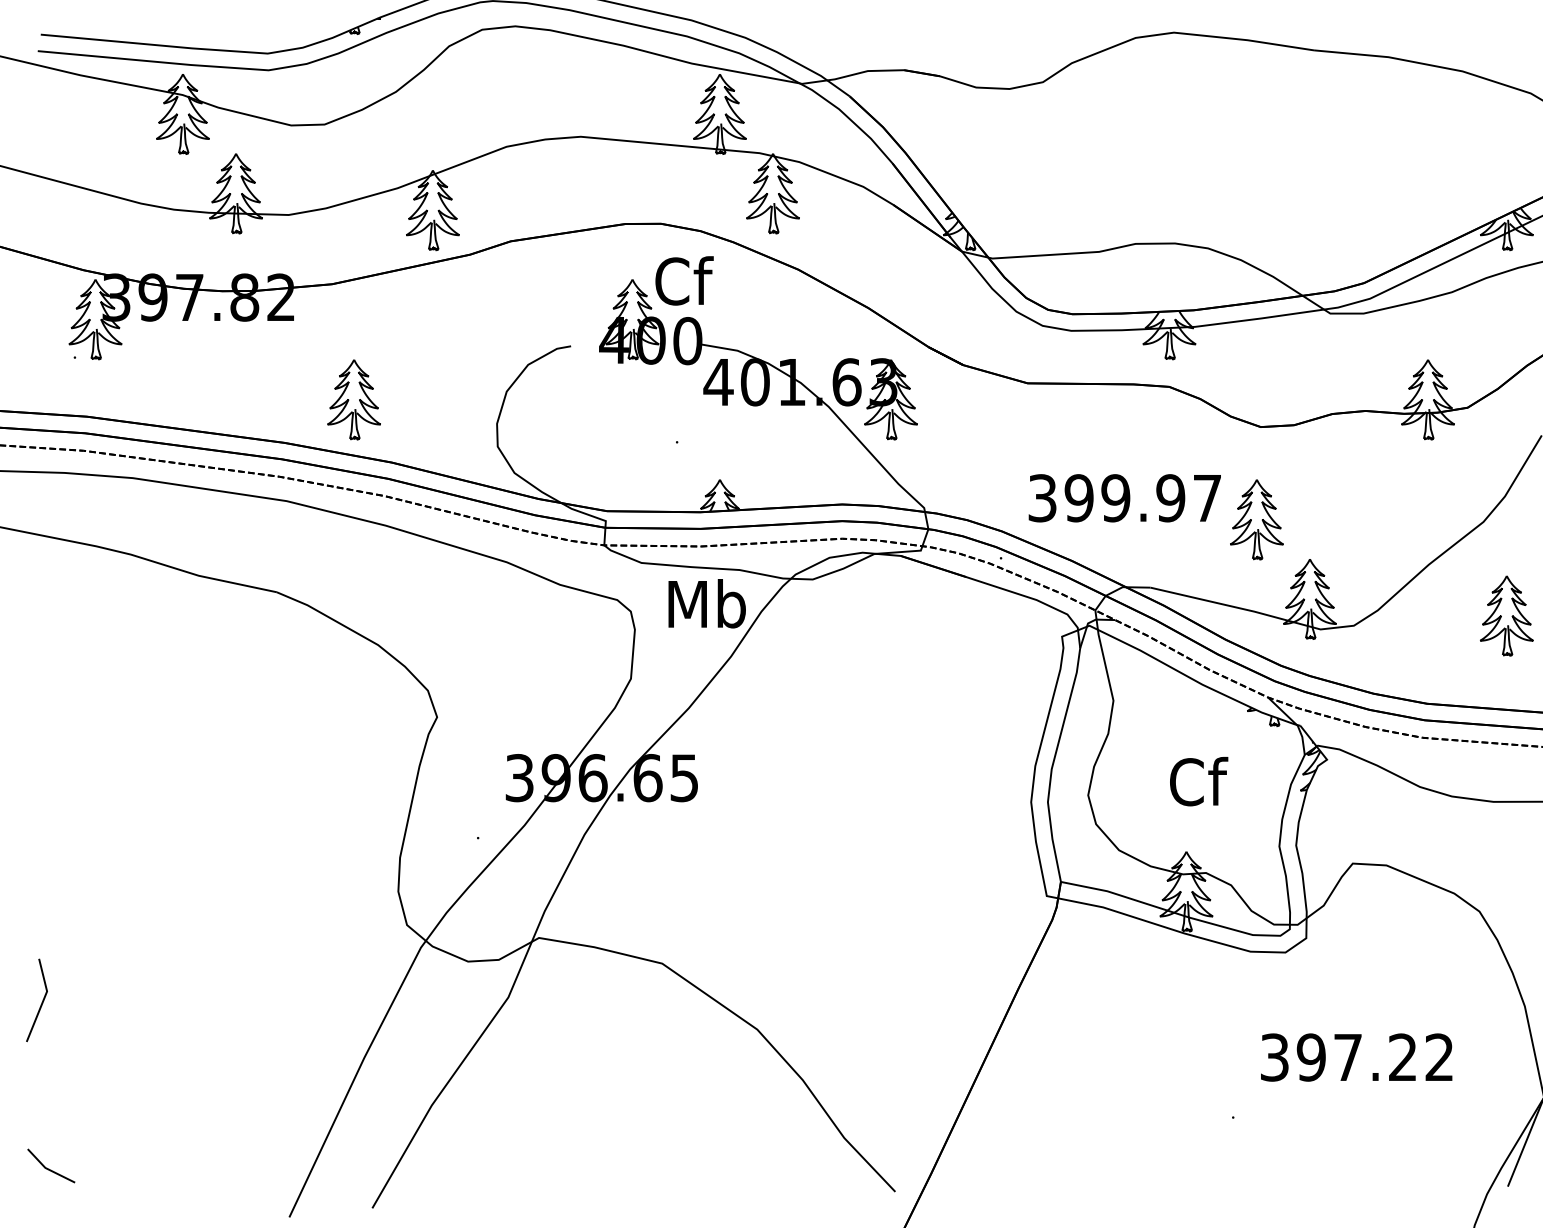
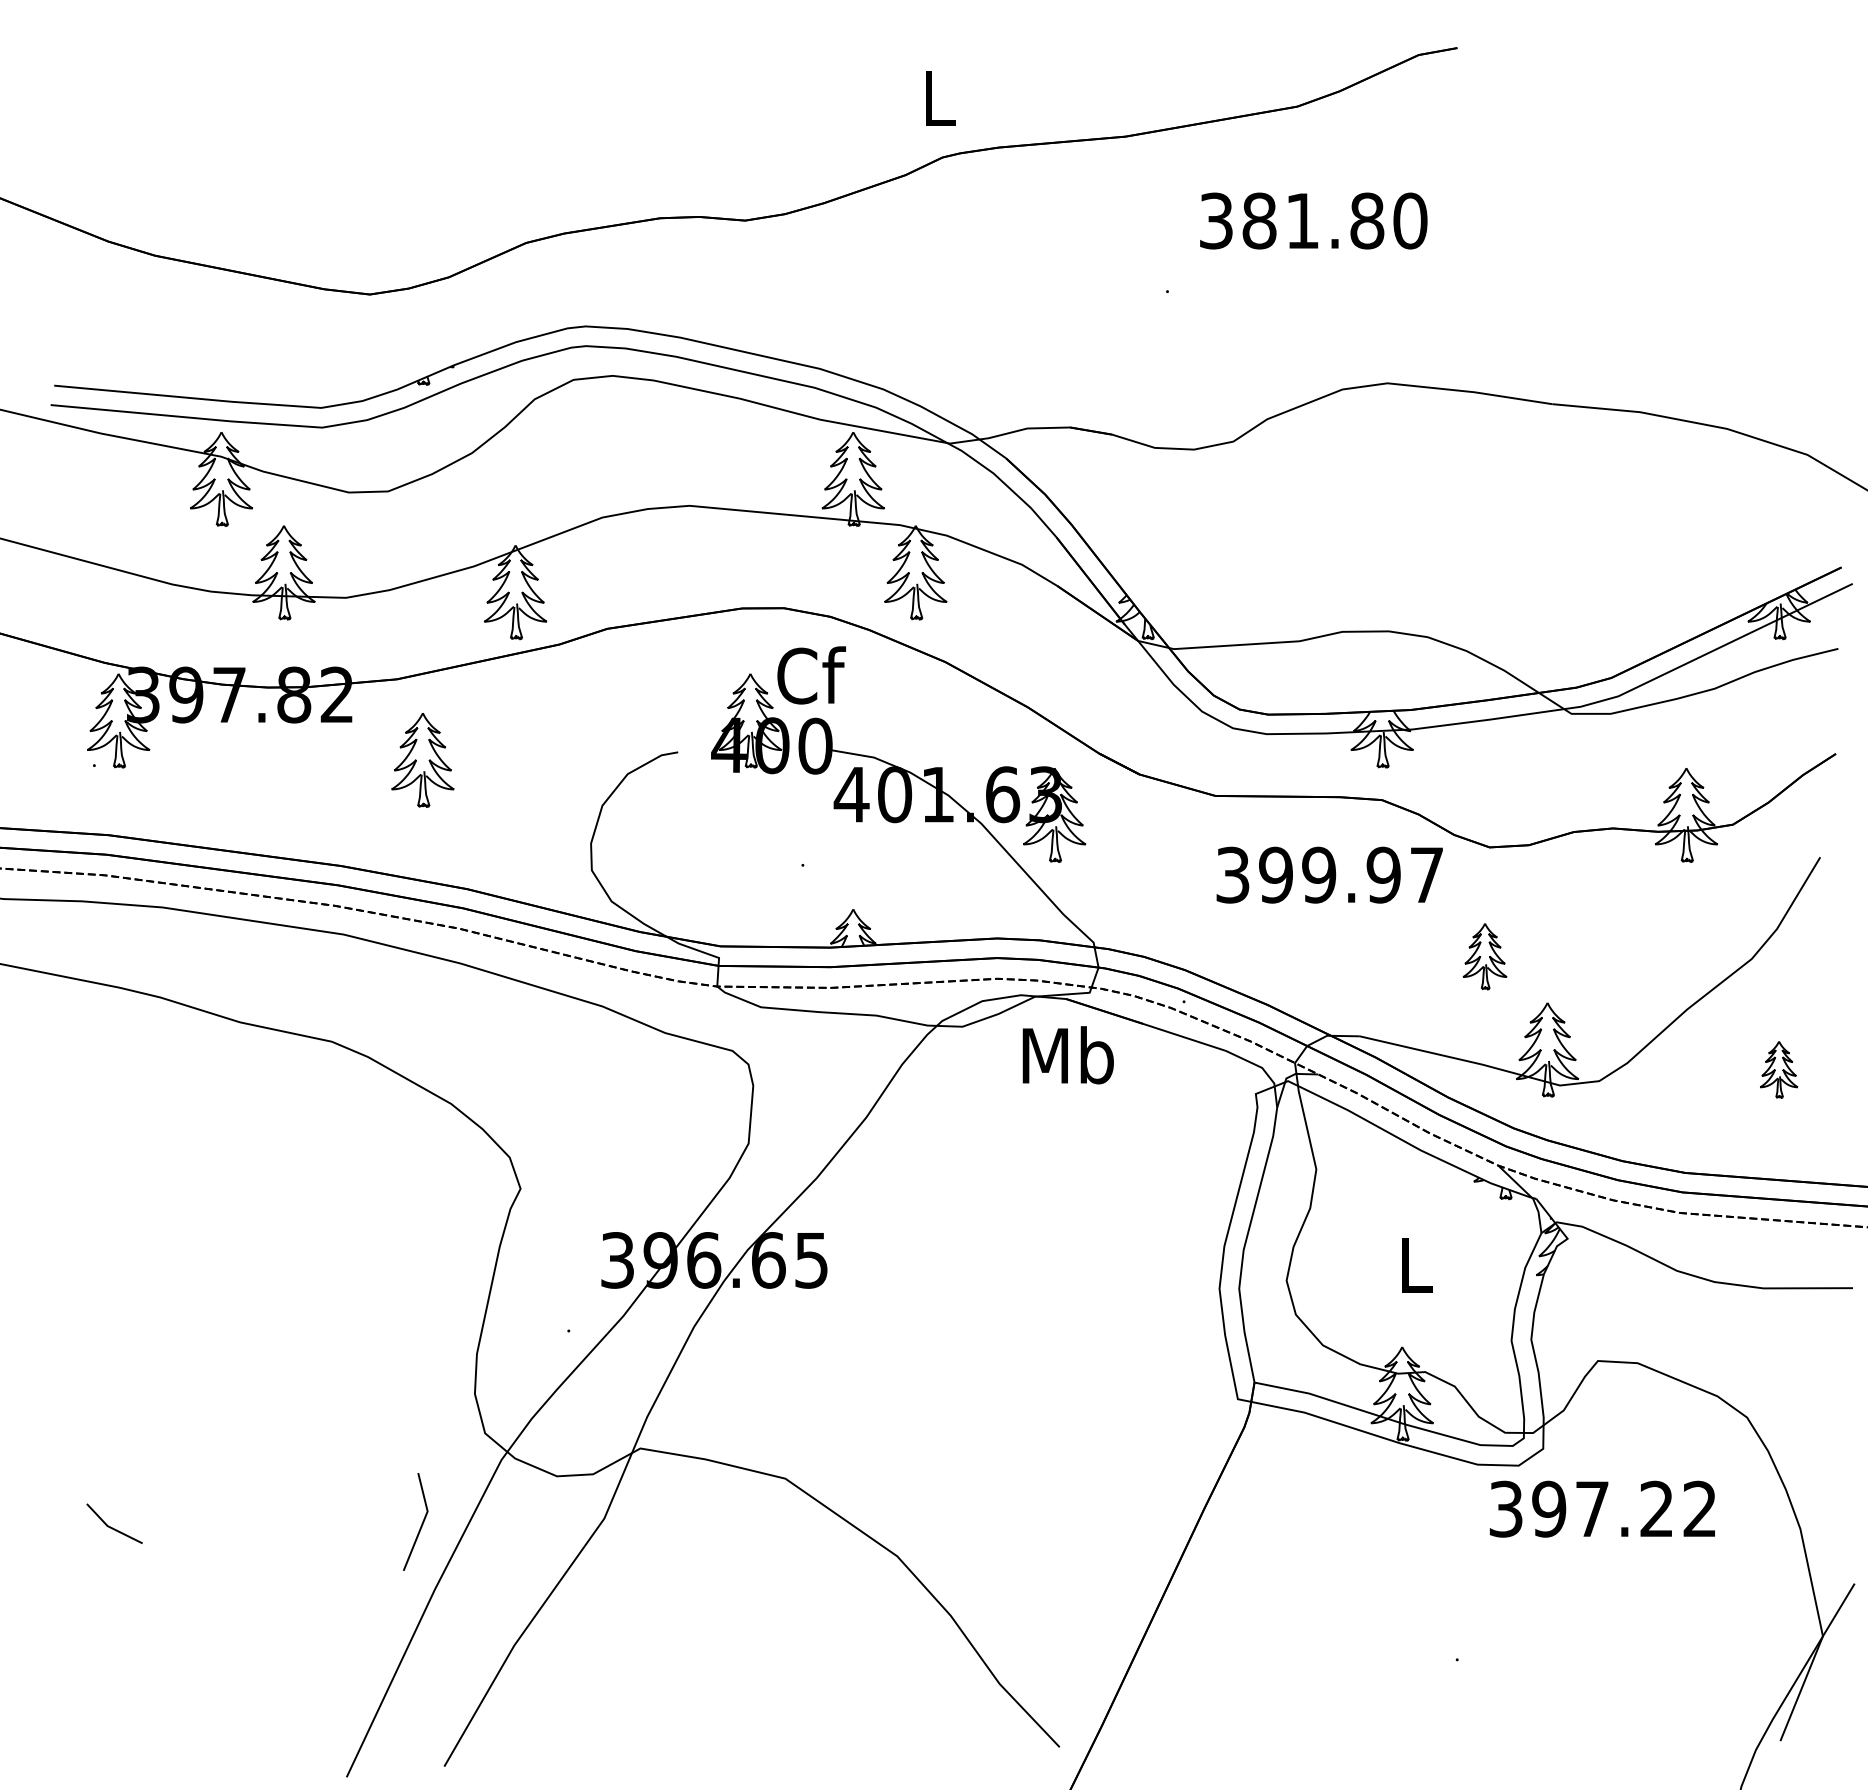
part: (353, 399) -> (422, 760), moved
text: (1124, 497) -> (1329, 874), moved
part: (1256, 519) -> (1484, 956), size x0.7
text: (706, 603) -> (1067, 1055), moved
part: (1506, 615) -> (1778, 1069), size x0.6
text: (1198, 781) -> (1416, 1264), Cf -> L
line: (41, 1001) -> (421, 1523), moved
text: (1355, 1056) -> (1601, 1508), moved
line: (49, 1169) -> (112, 1527), moved

